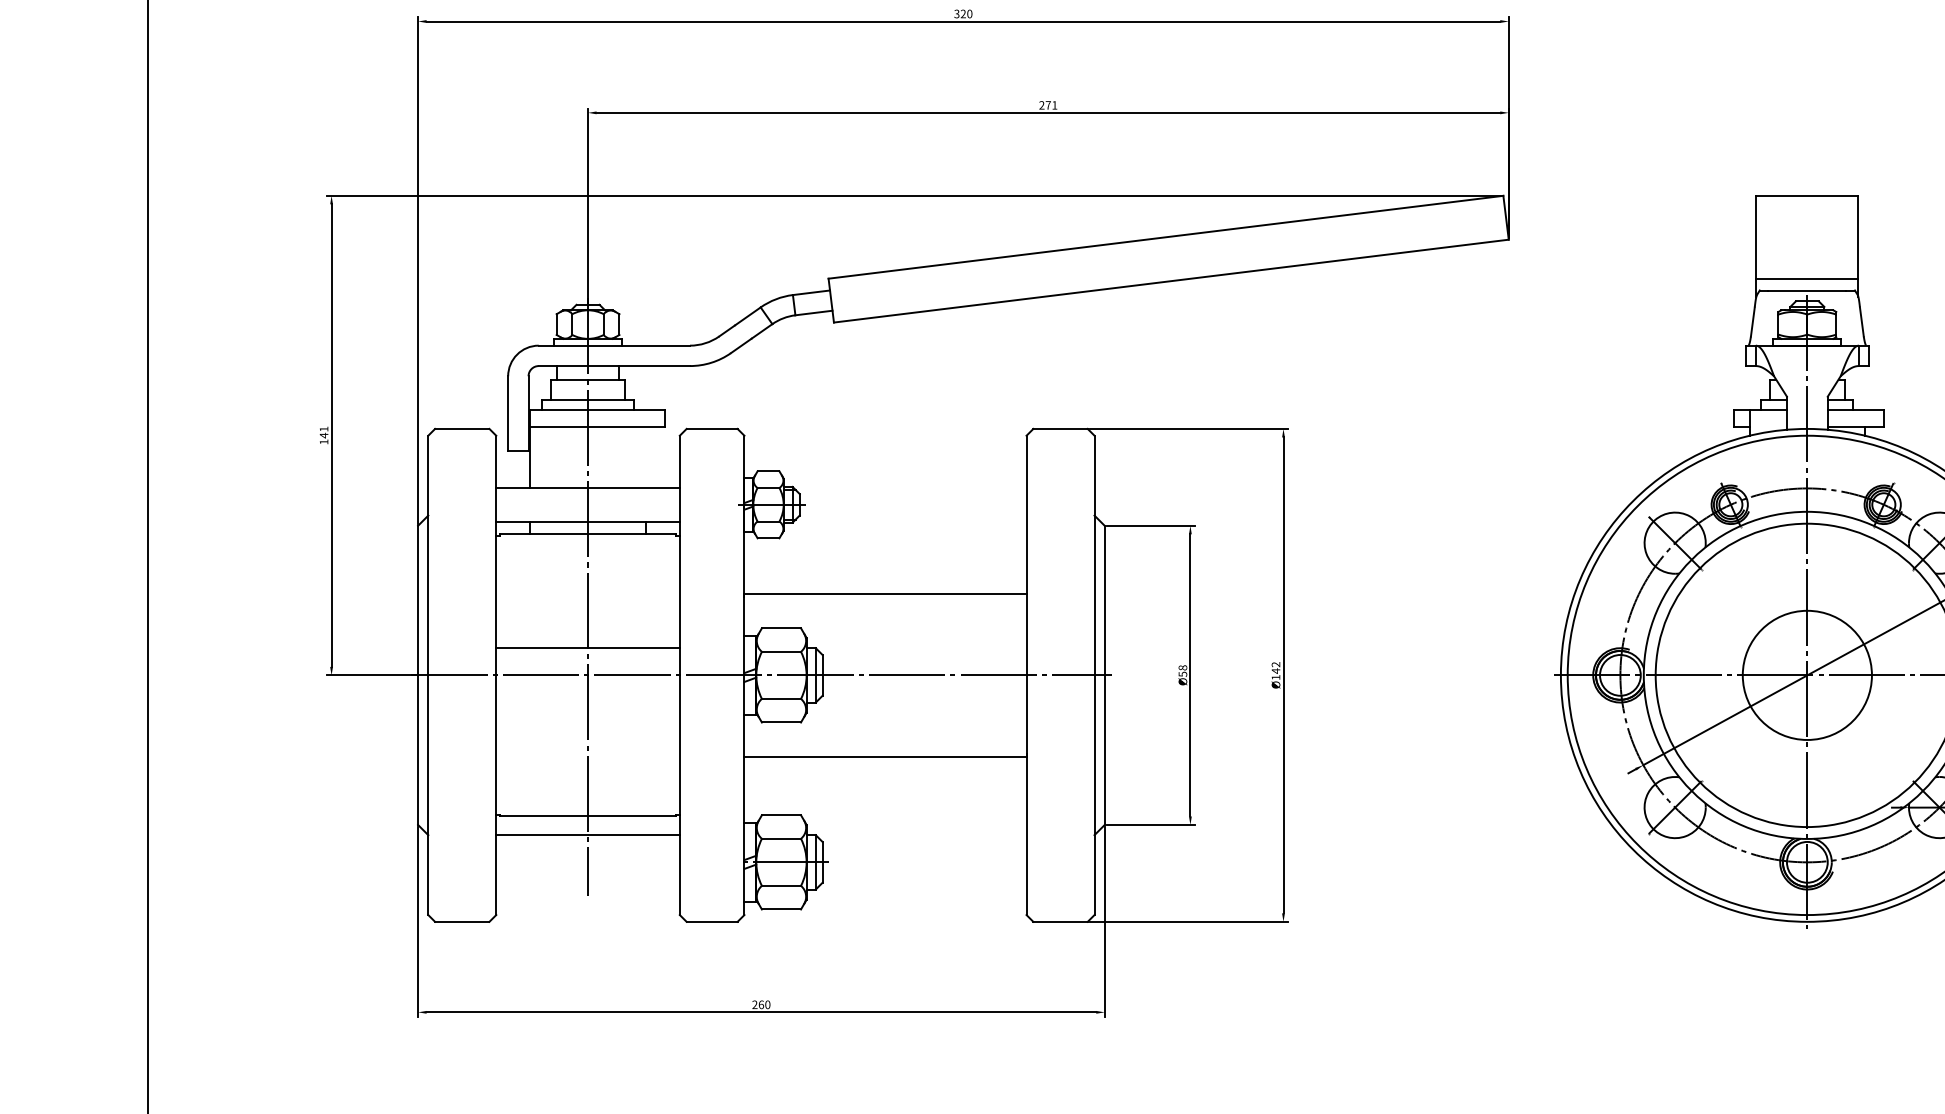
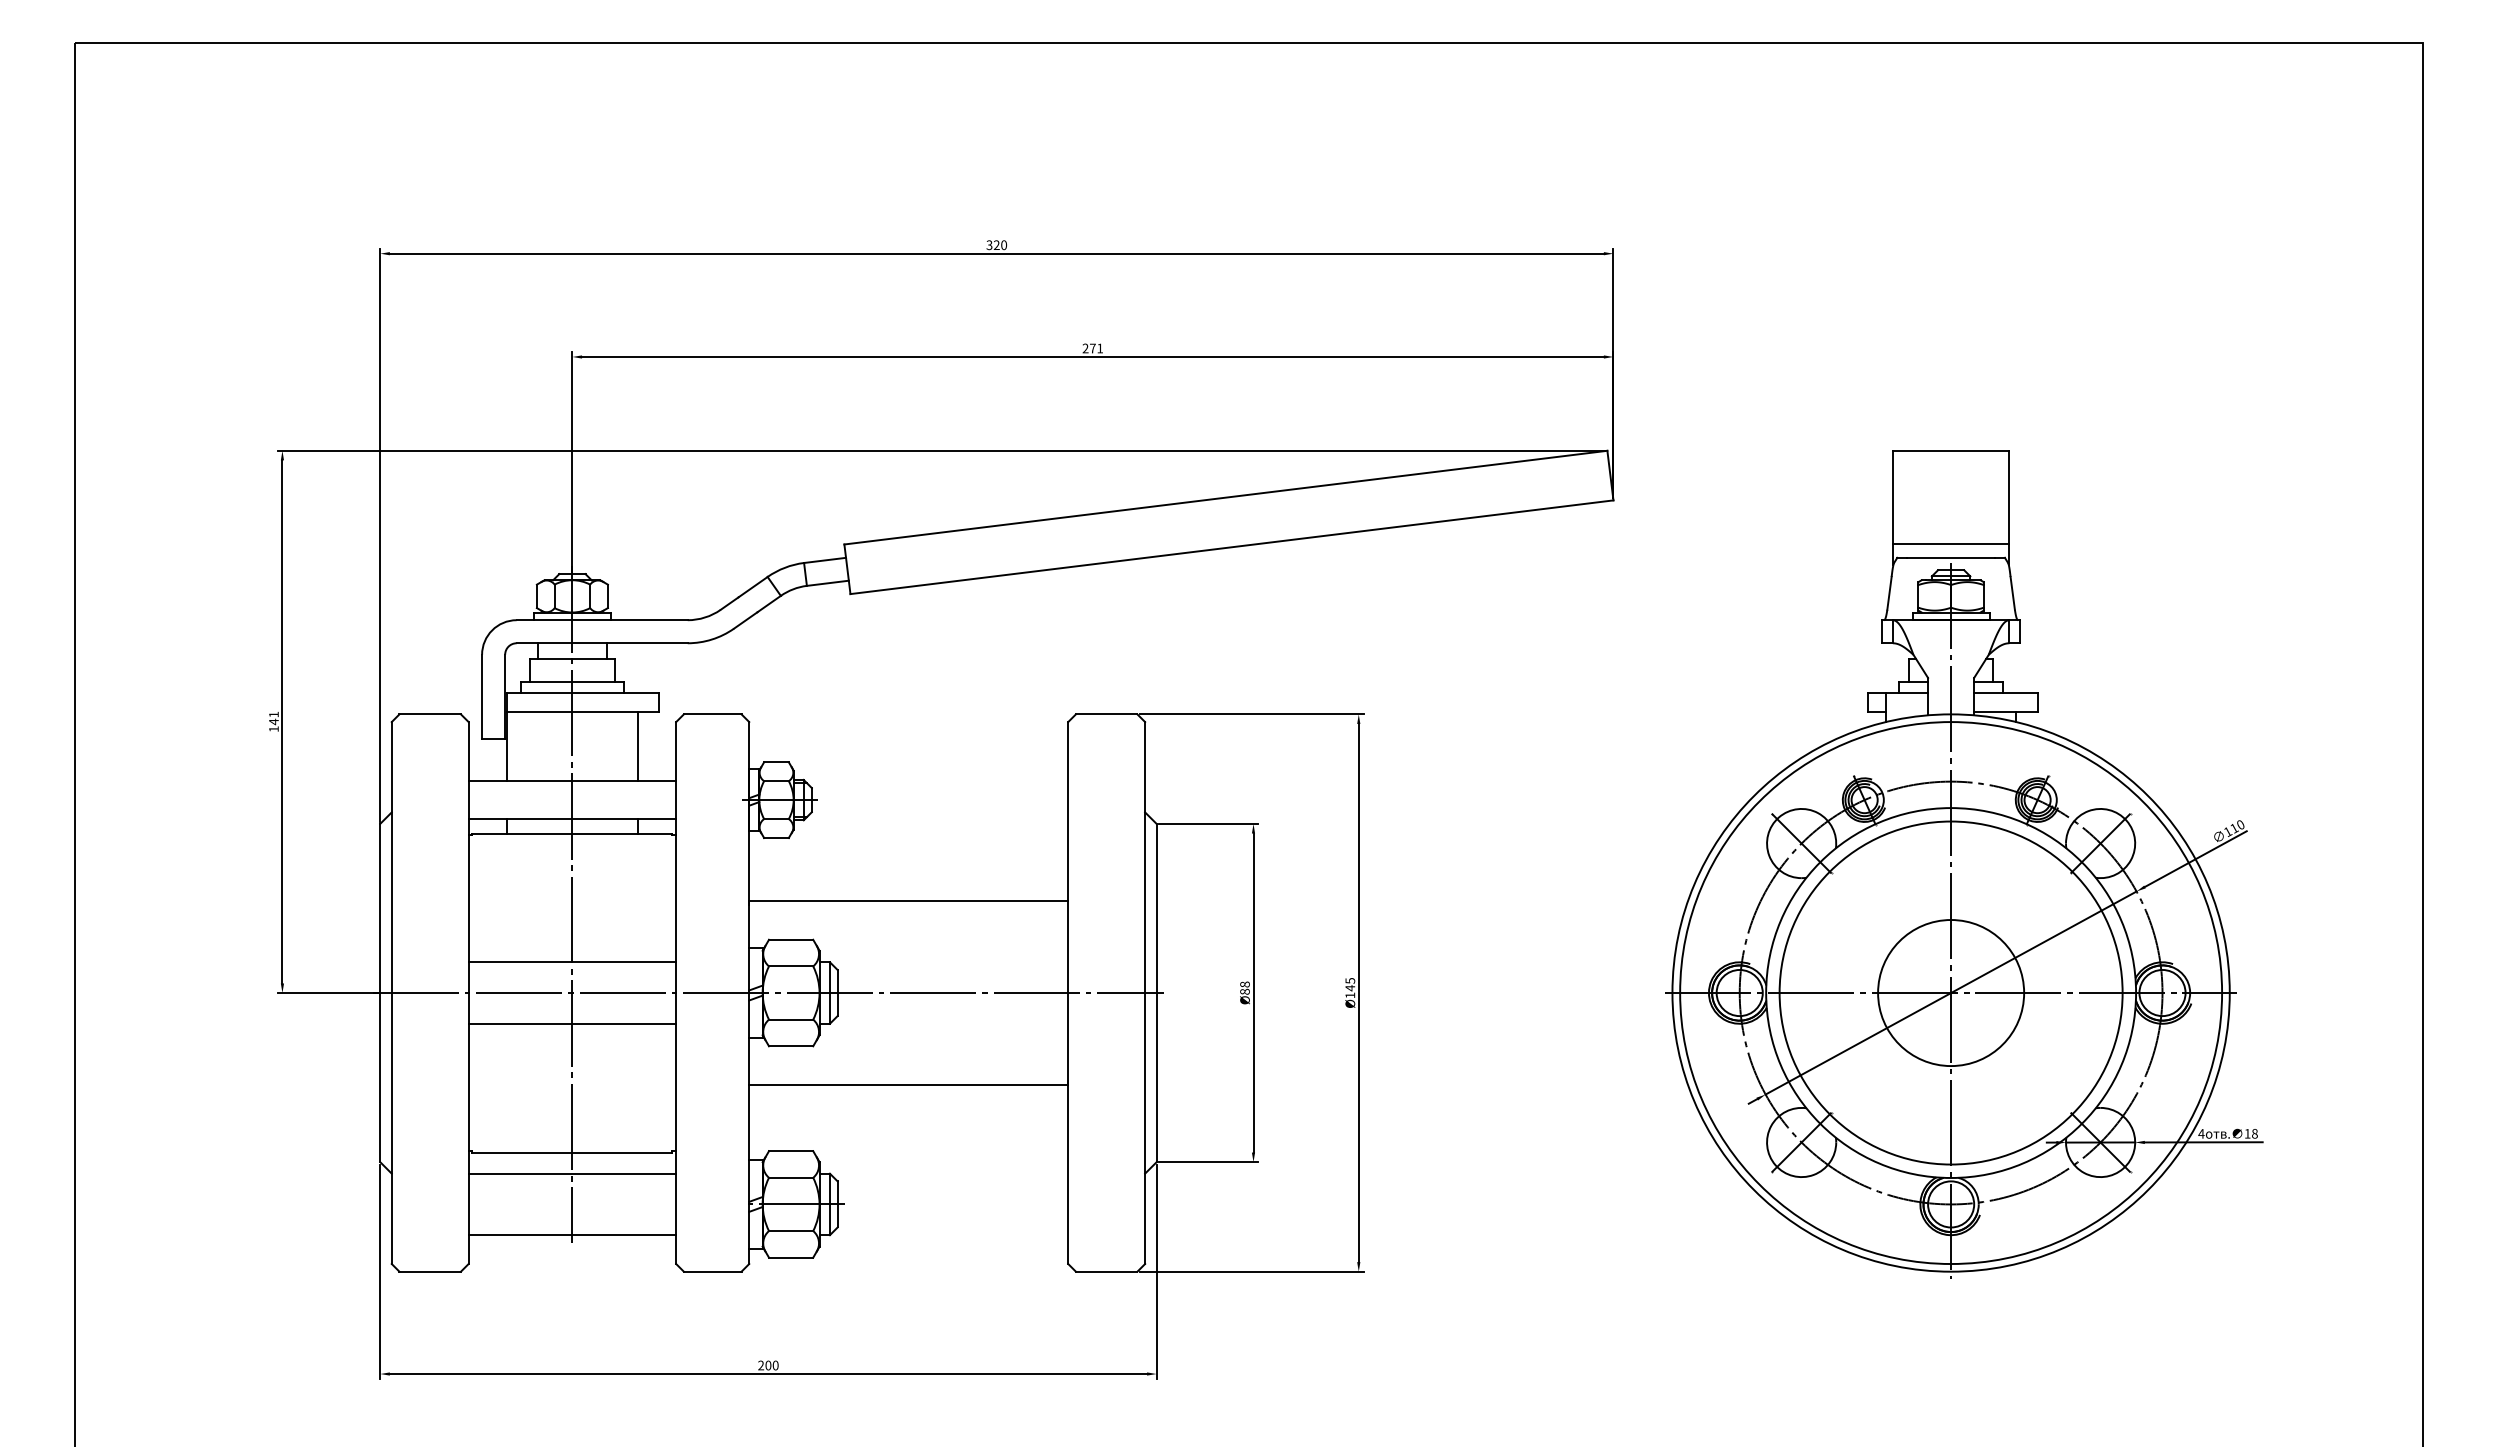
line: (645, 457) -> (637, 746), added
text: (1276, 664) -> (1350, 980), Ø142 -> Ø145
text: (1182, 674) -> (1244, 991), Ø58 -> Ø88
line: (588, 702) -> (572, 1023), added
line: (588, 889) -> (572, 1235), added
text: (761, 1004) -> (768, 1365), 260 -> 200

